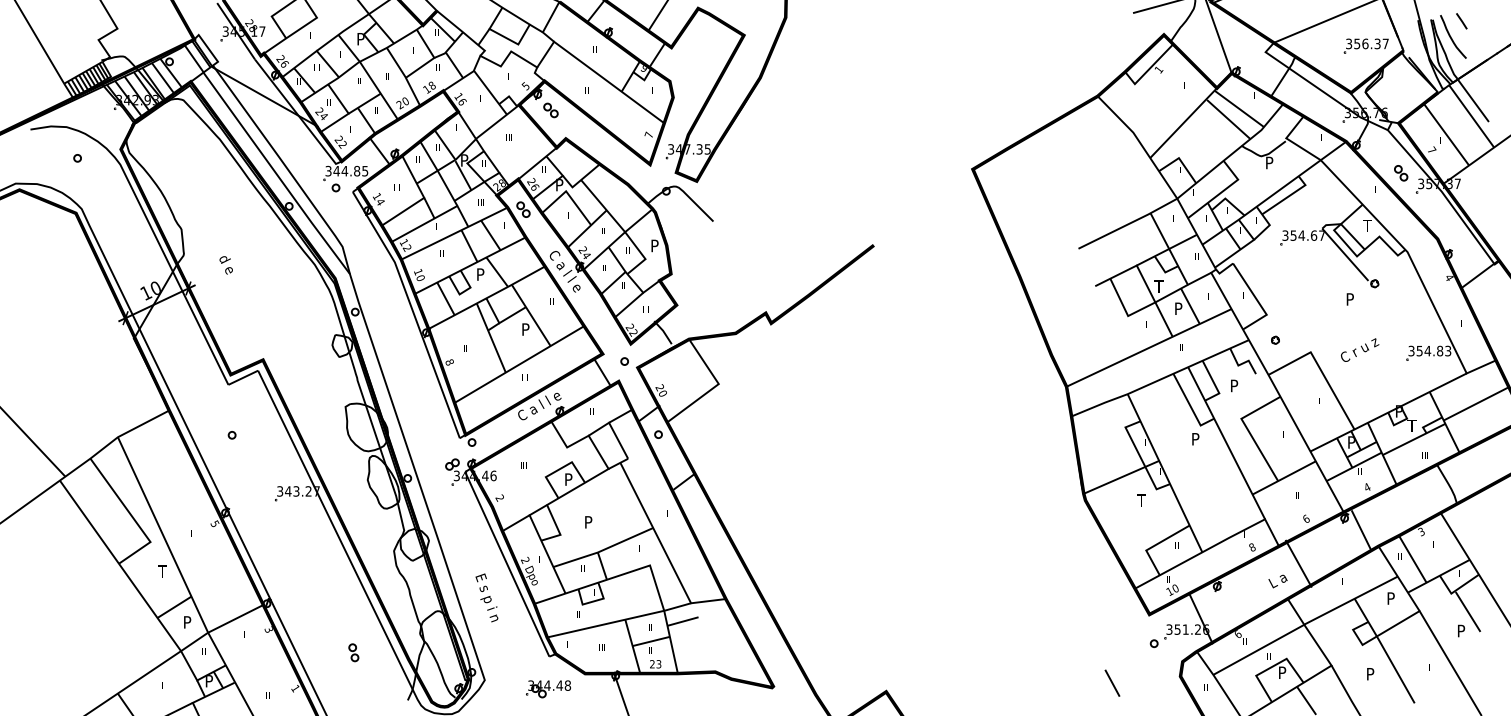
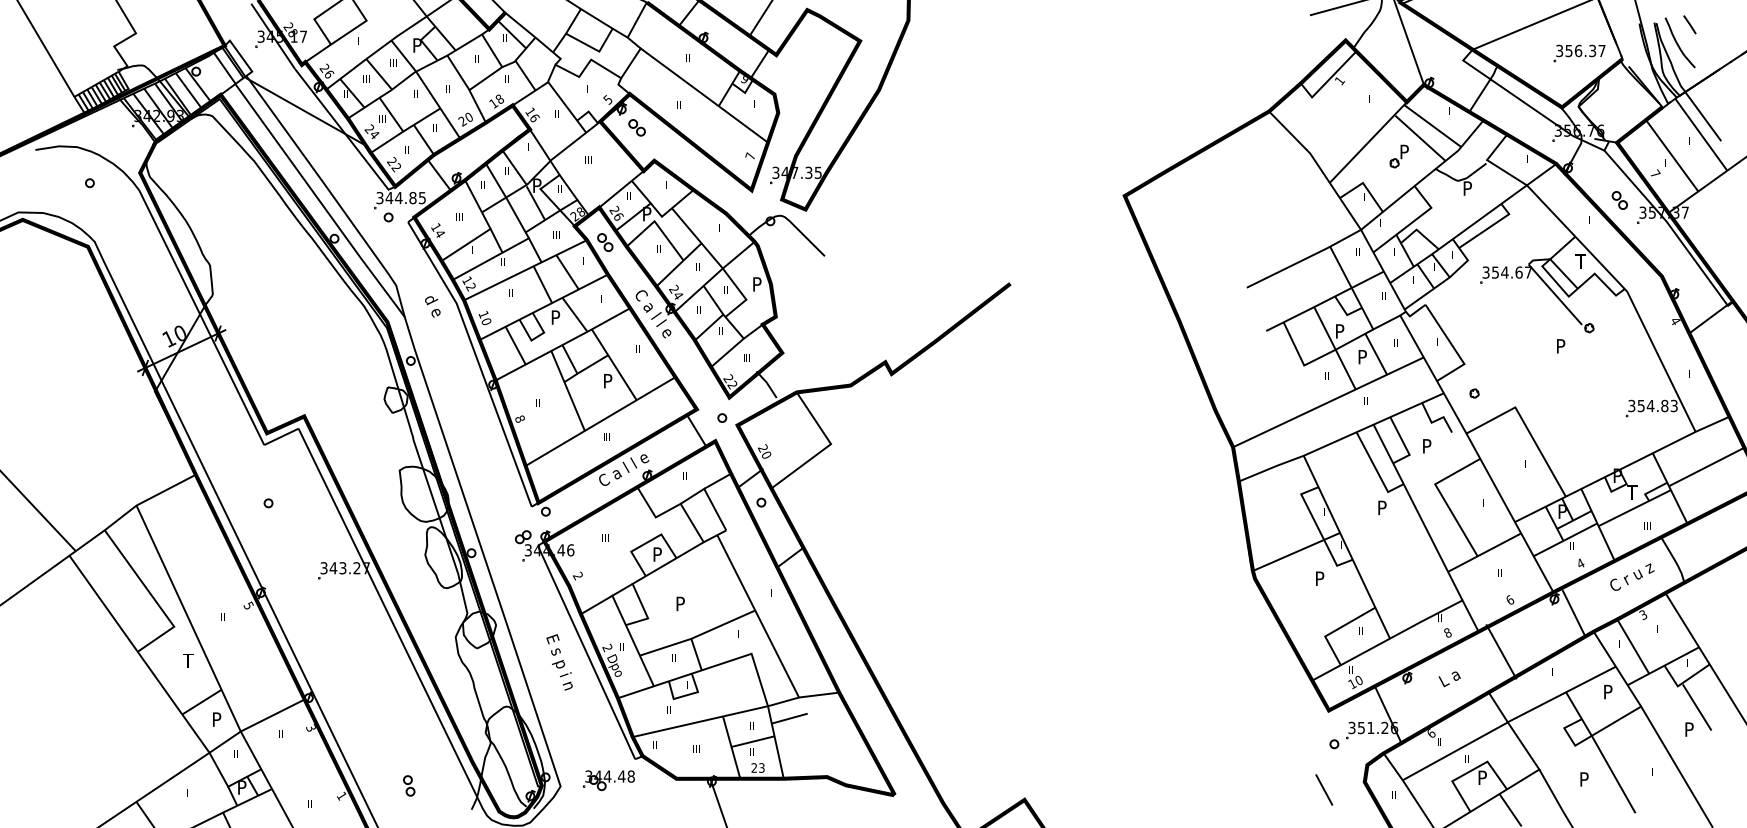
part: (1209, 135) -> (1398, 156), added
text: (225, 265) -> (431, 307), moved
text: (1158, 286) -> (1339, 331), T -> P
text: (1360, 349) -> (1632, 576), moved
text: (1141, 500) -> (1319, 578), T -> P
text: (1277, 581) -> (1449, 679), moved
text: (486, 597) -> (559, 661), moved
part: (353, 652) -> (408, 785), moved
line: (1112, 682) -> (1324, 789), moved
part: (548, 689) -> (608, 780), moved

